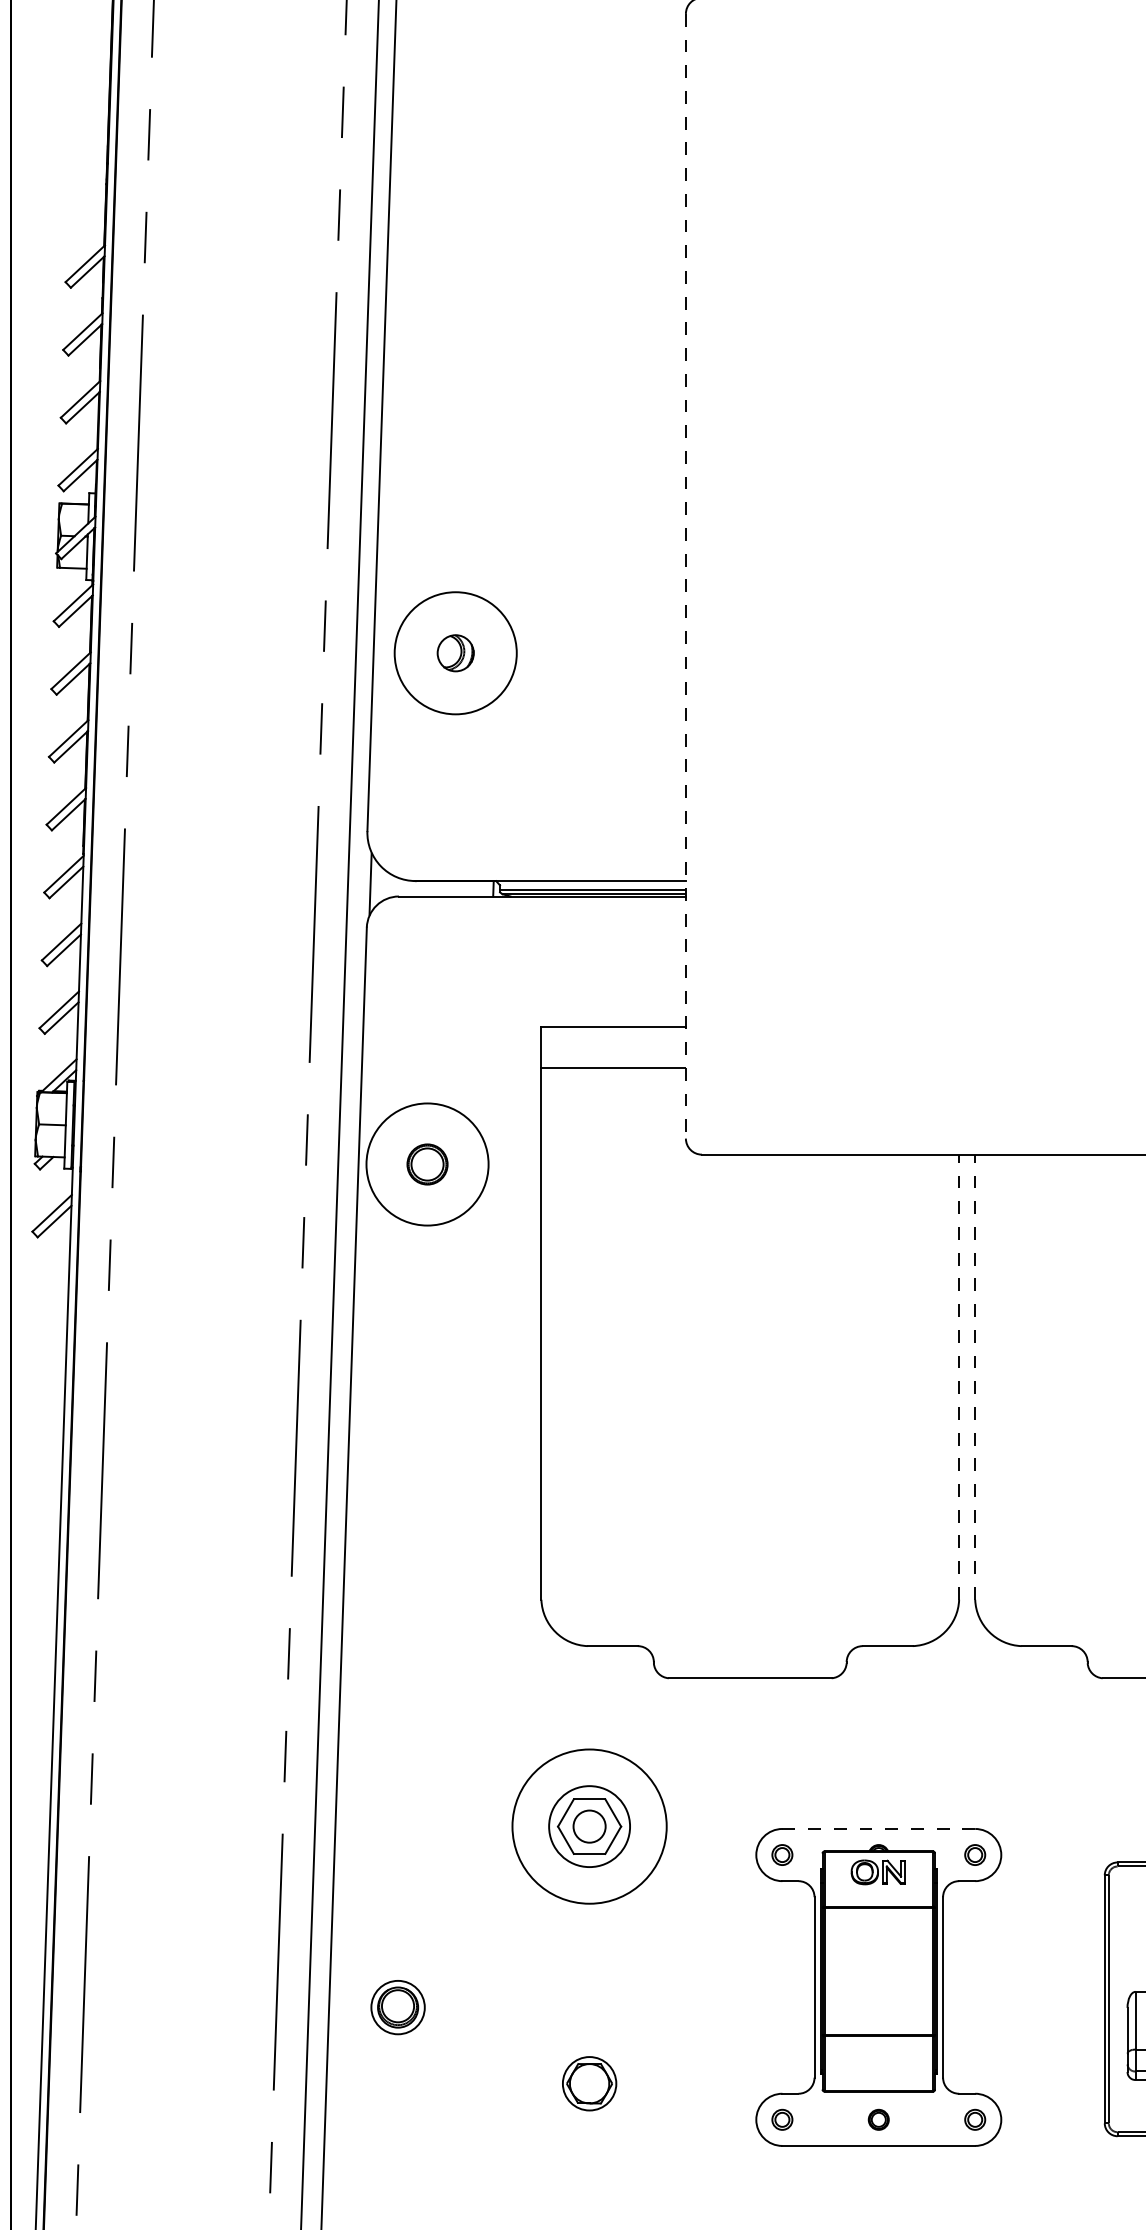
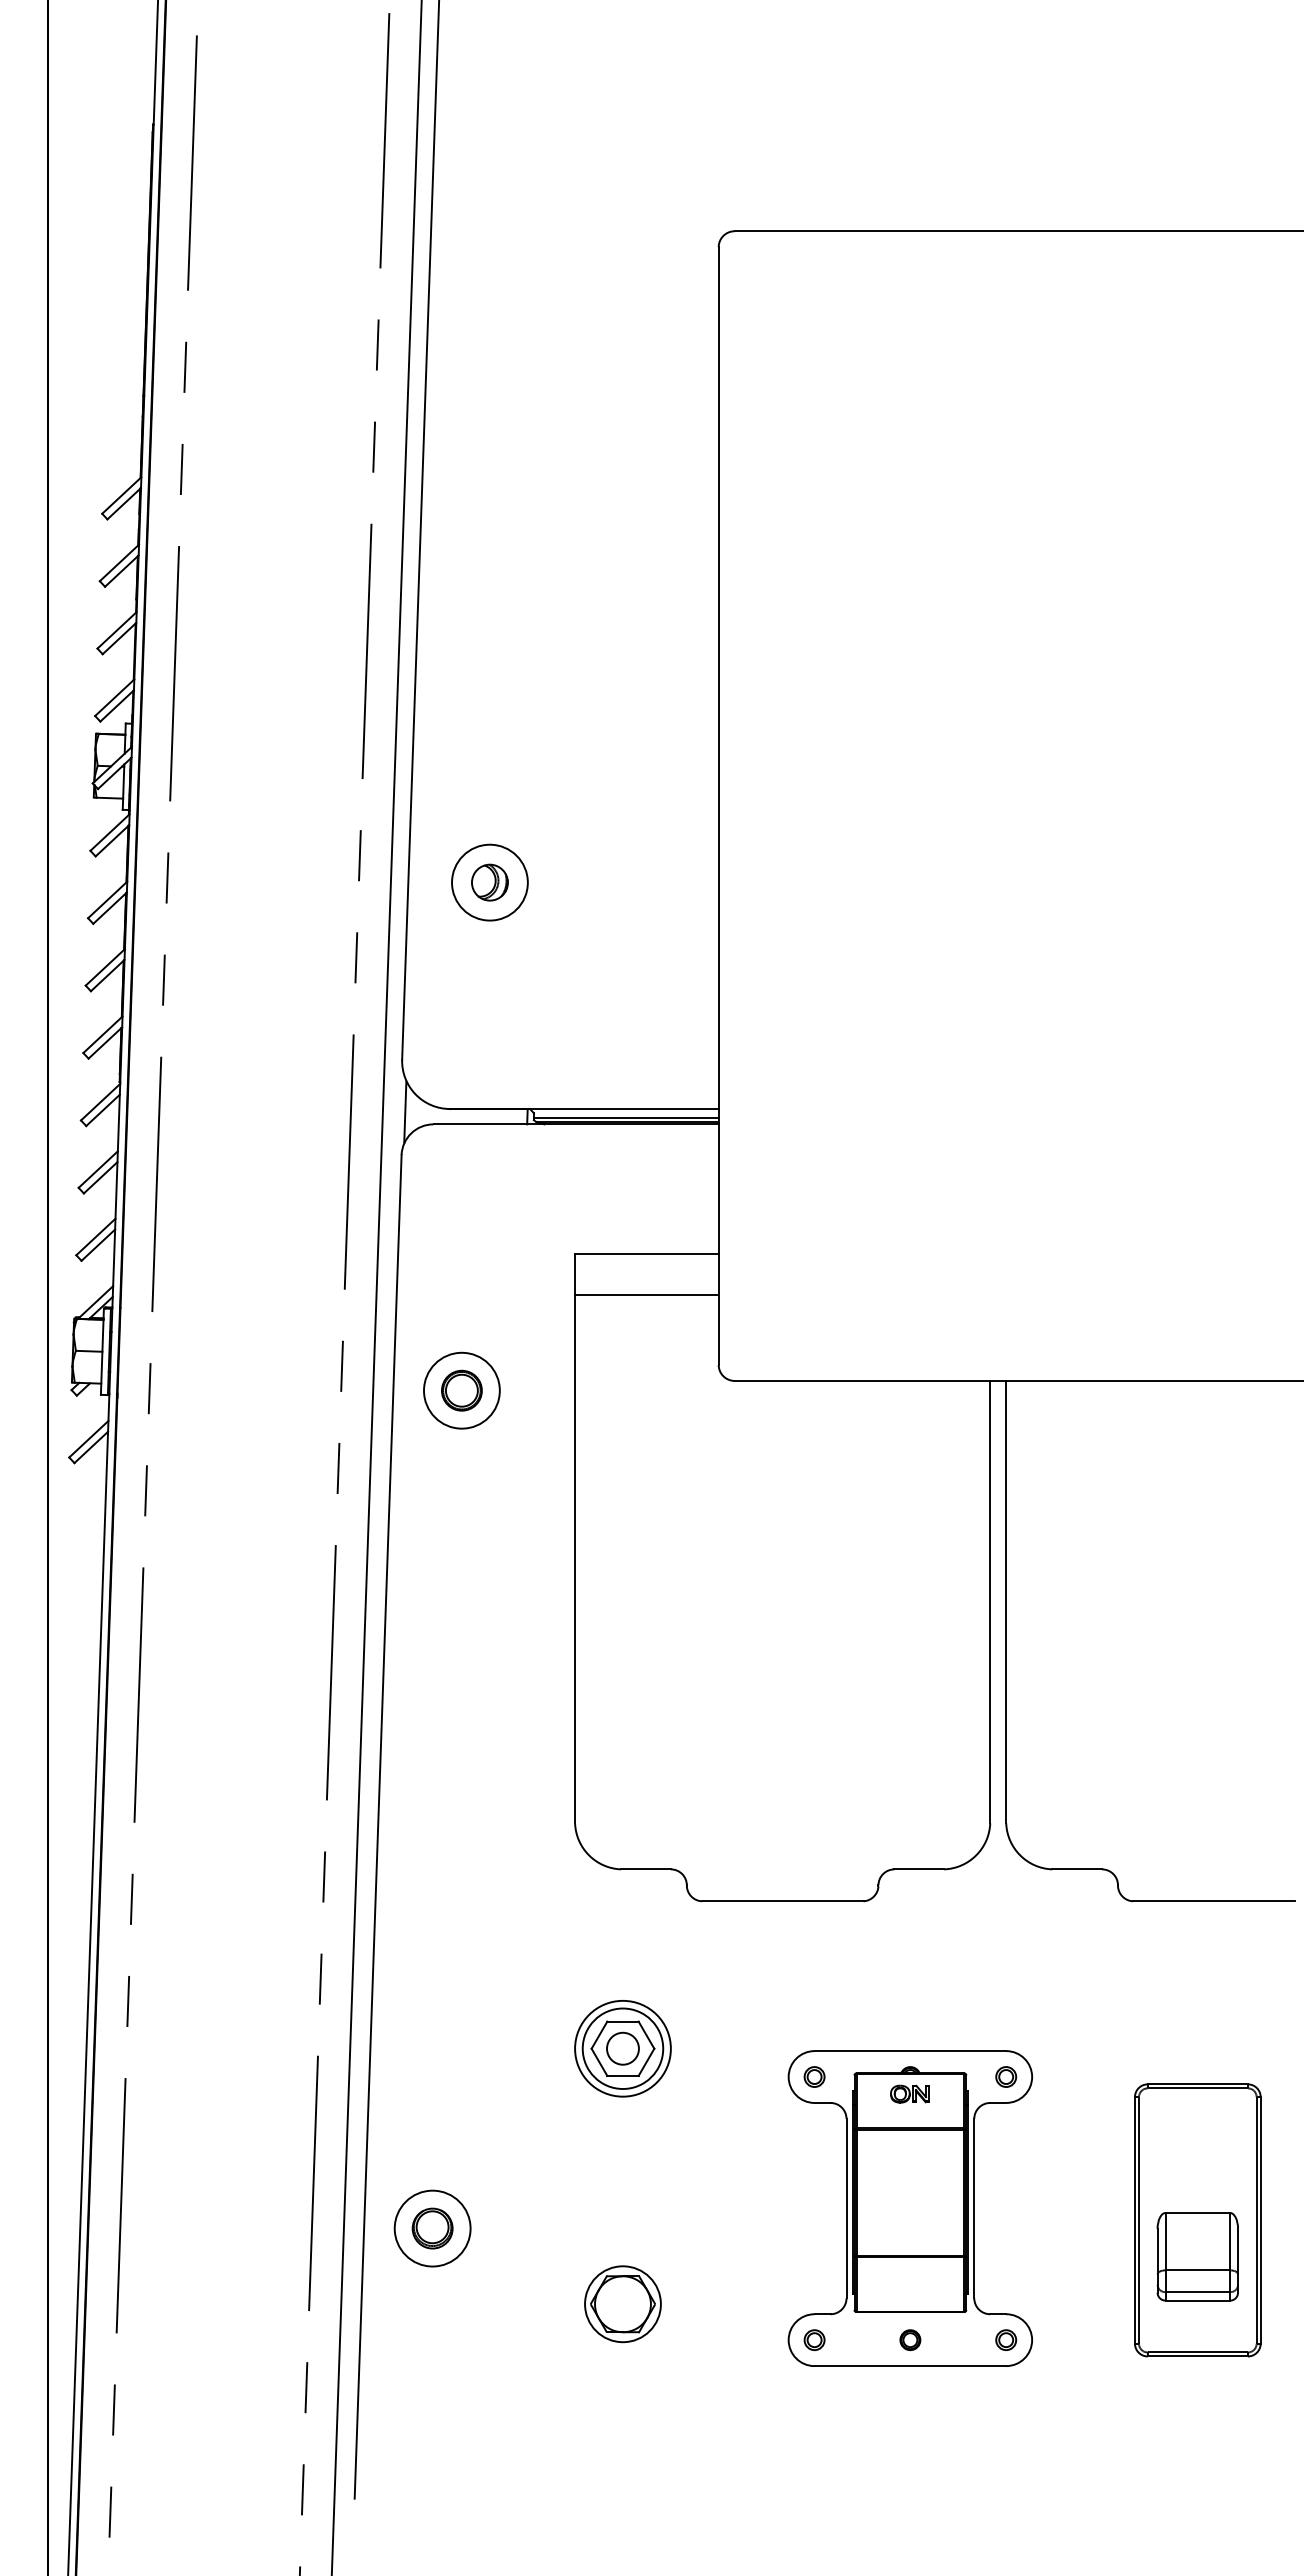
line: (685, 576) -> (718, 806), dashed -> solid
circle: (455, 653) -> (489, 882), size x0.62
circle: (427, 1164) -> (461, 1390), size x0.62
line: (959, 1376) -> (990, 1601), dashed -> solid
line: (975, 1376) -> (1006, 1601), dashed -> solid
circle: (589, 1826) -> (622, 2048), size x0.62
line: (878, 1829) -> (910, 2051), dashed -> solid
part: (877, 1871) -> (909, 2093), size x0.71
circle: (397, 2007) -> (432, 2228), size x1.43
part: (589, 2083) -> (622, 2304), size x1.43

